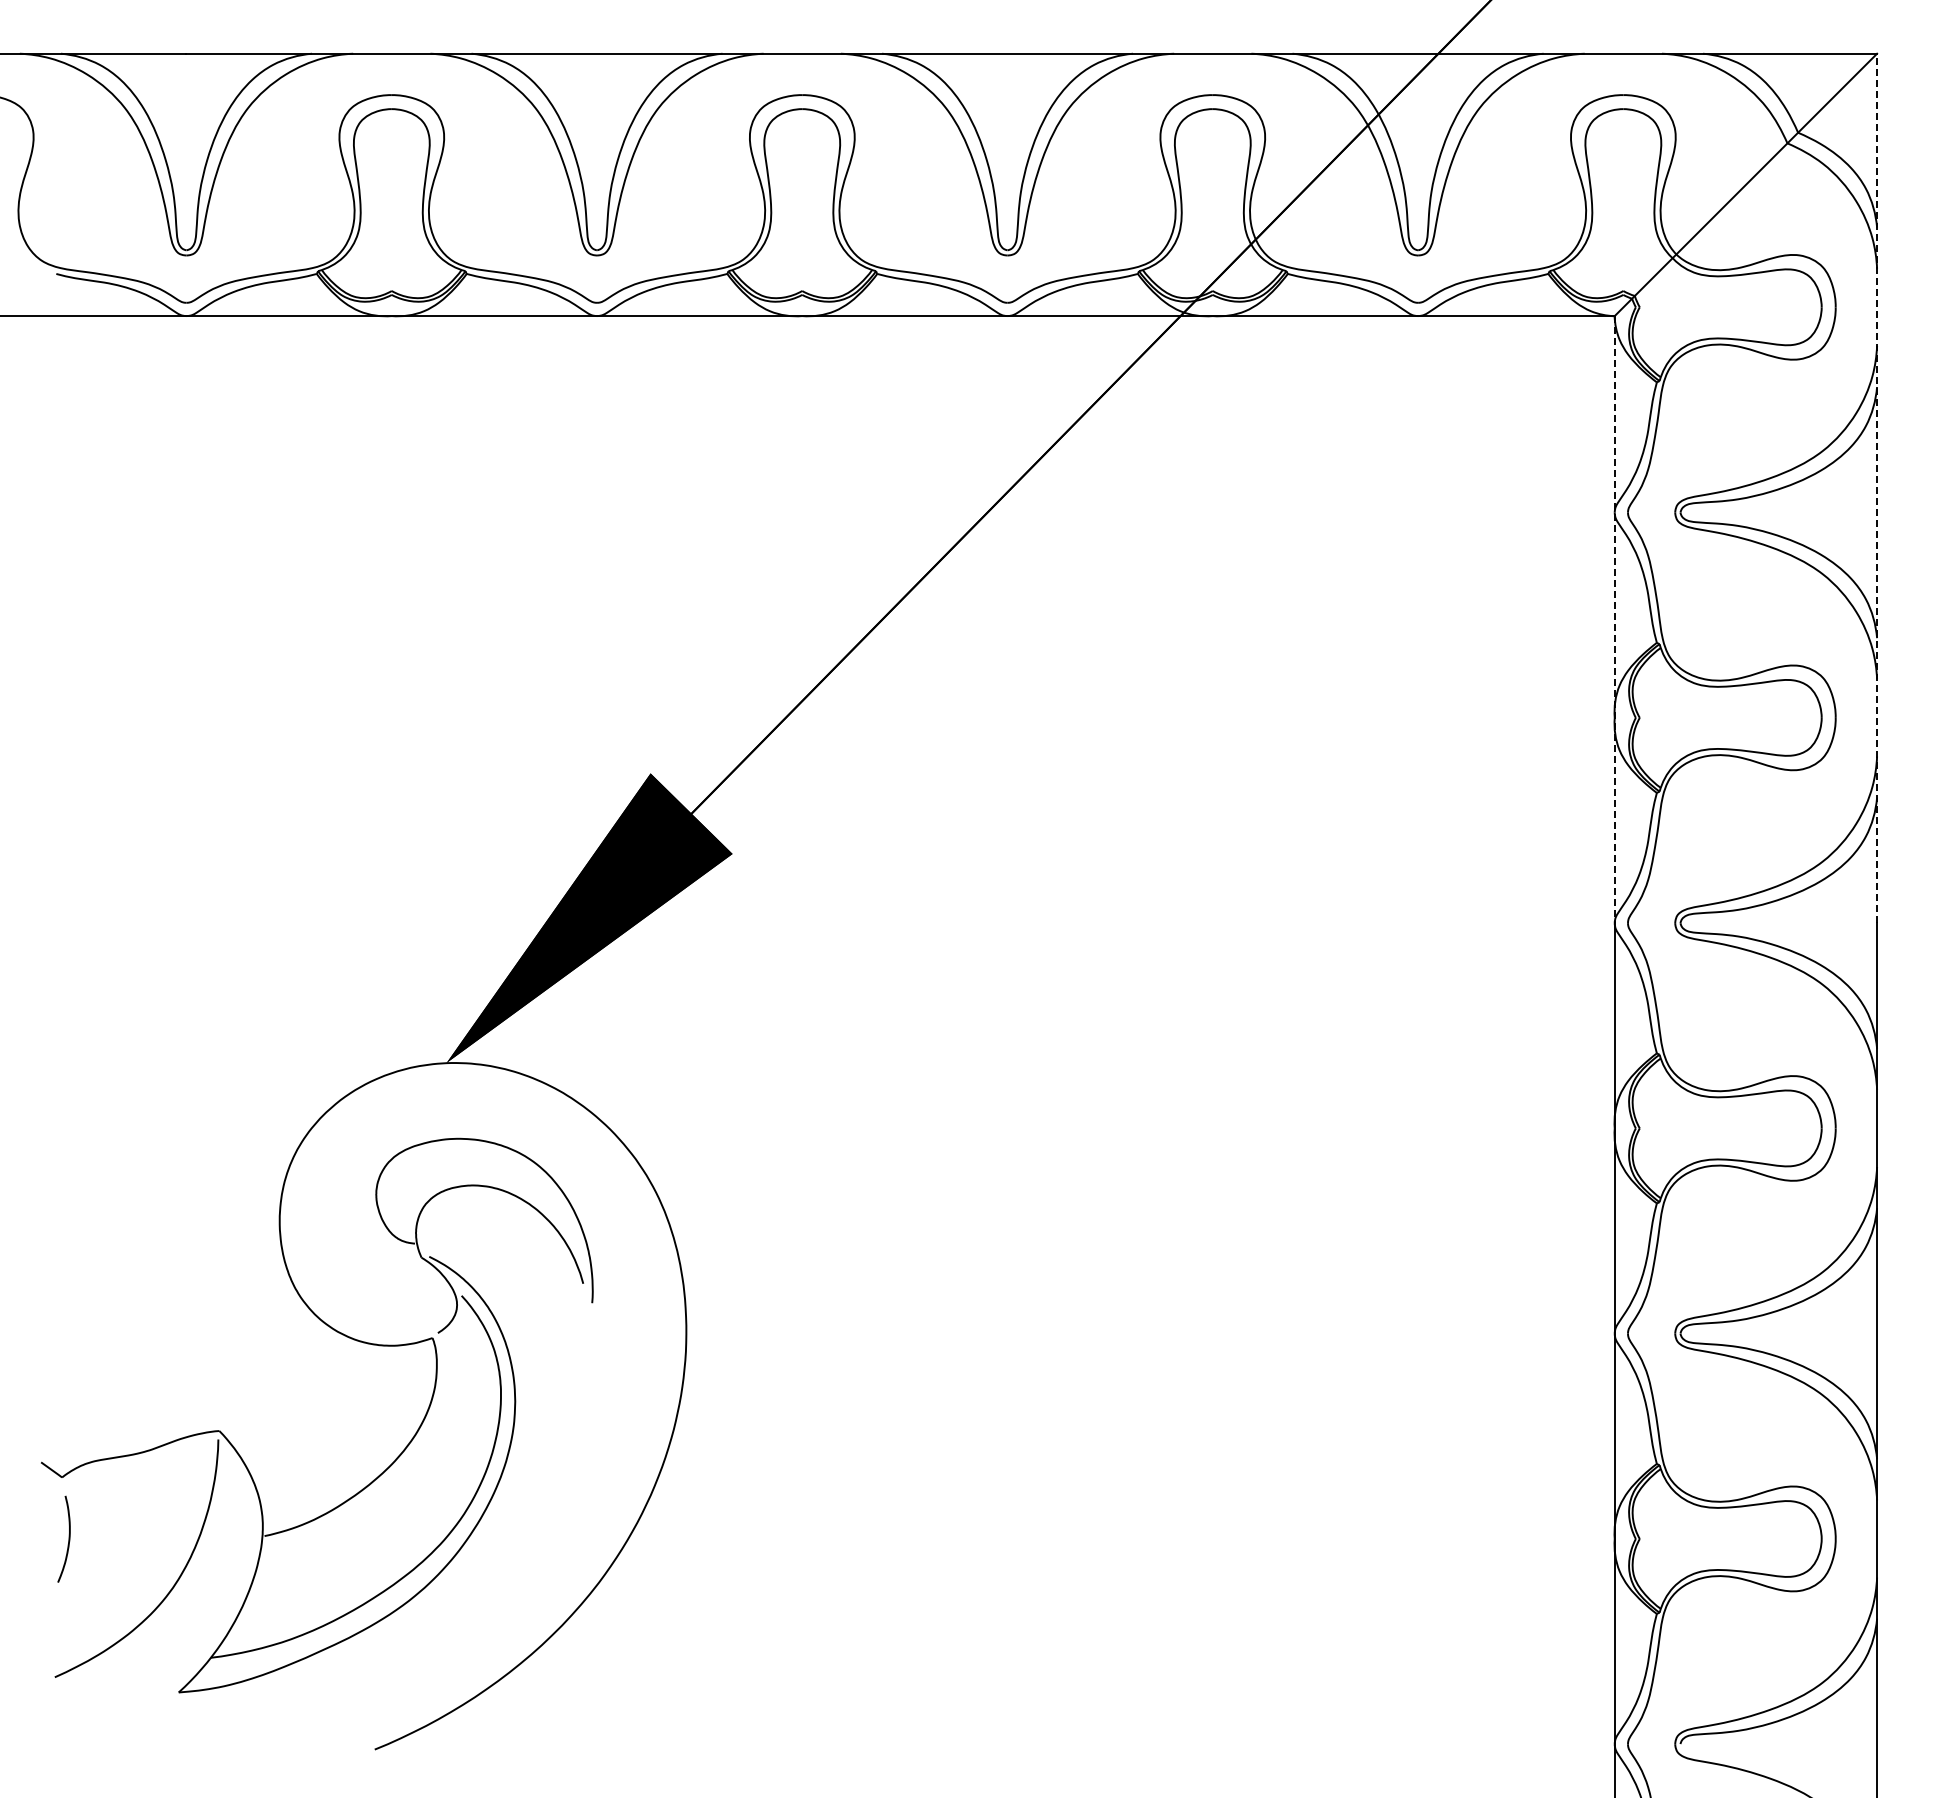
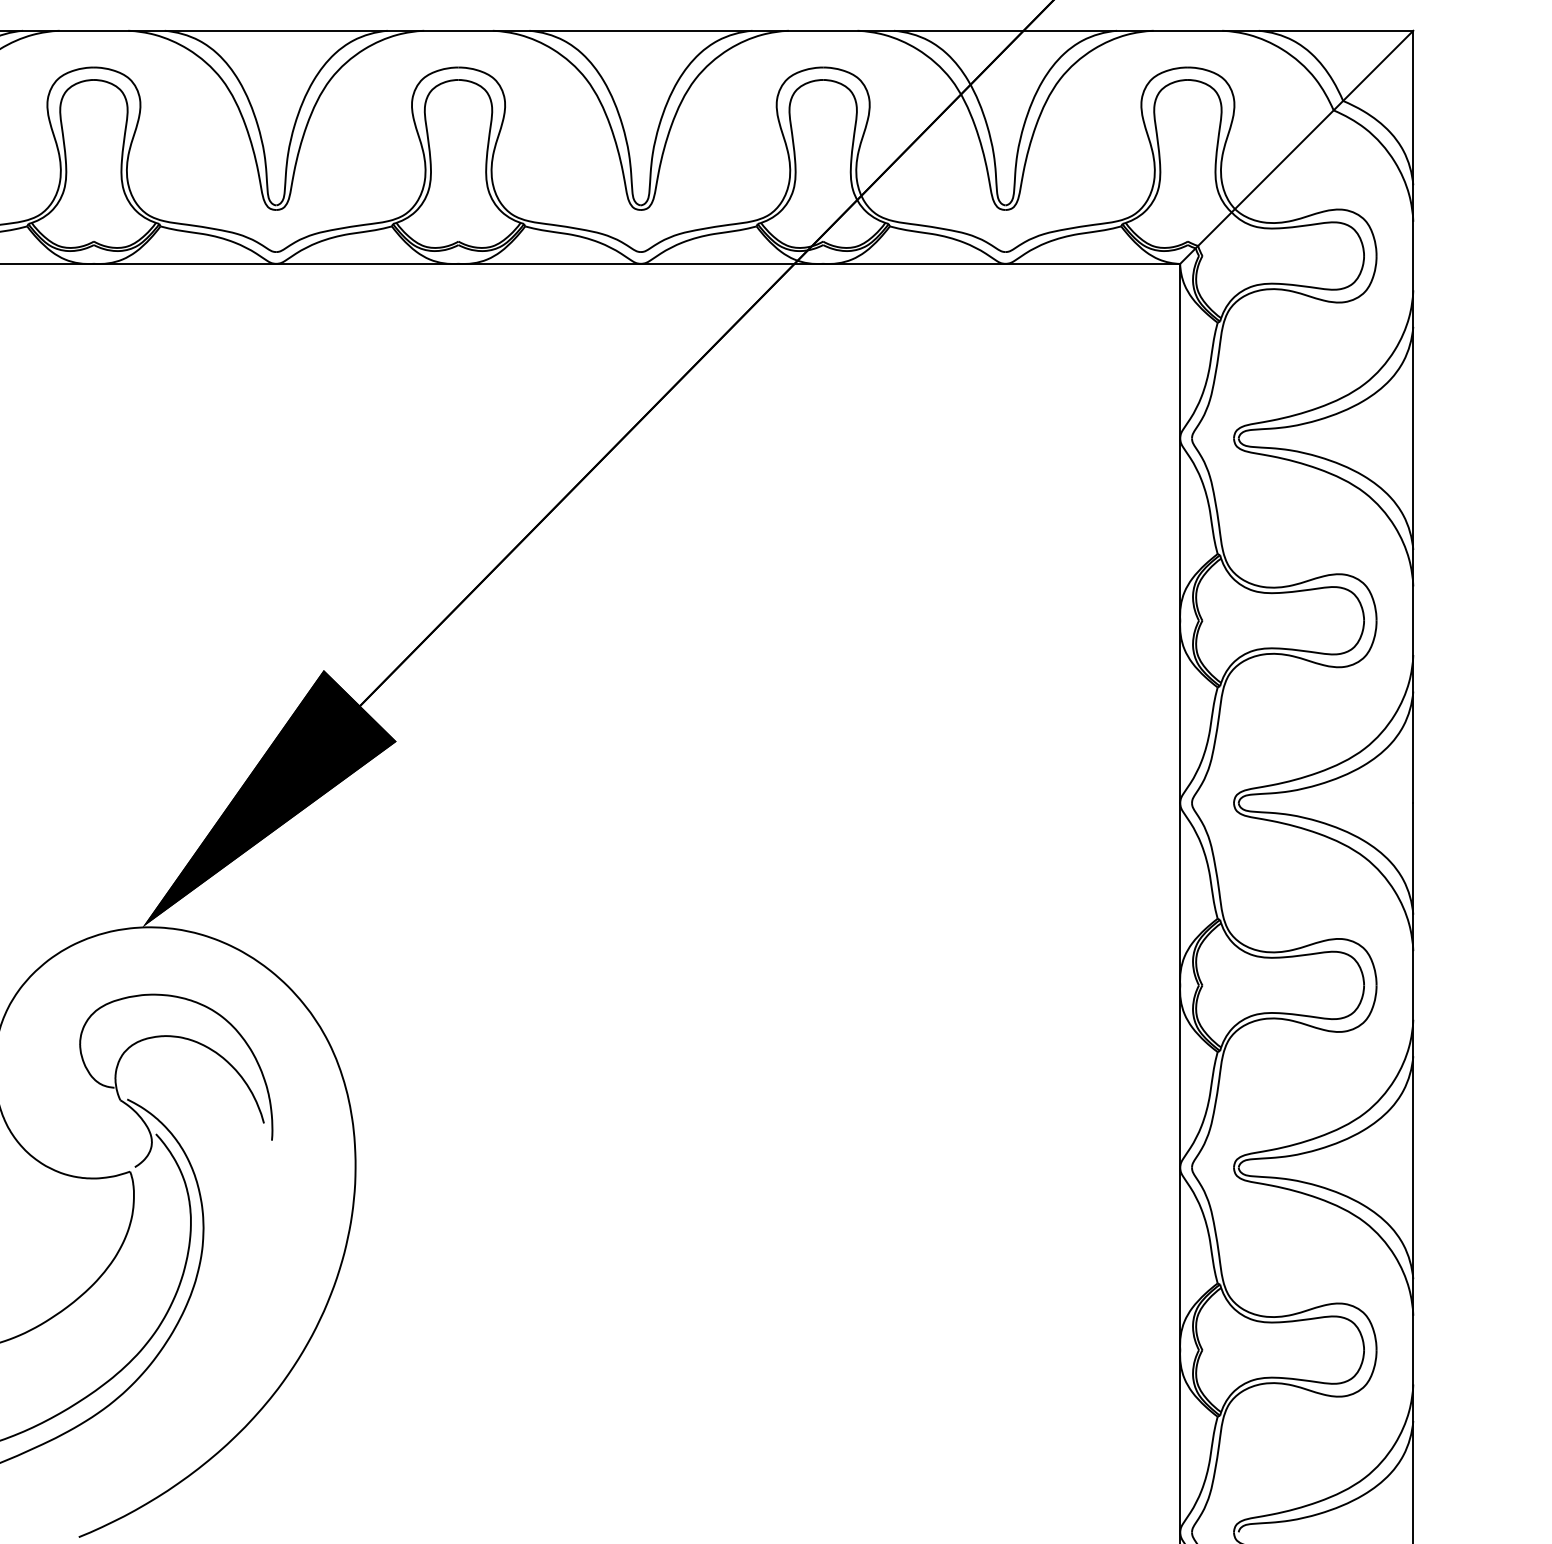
line: (1877, 488) -> (1413, 416), dashed -> solid
line: (1614, 619) -> (1180, 533), dashed -> solid

